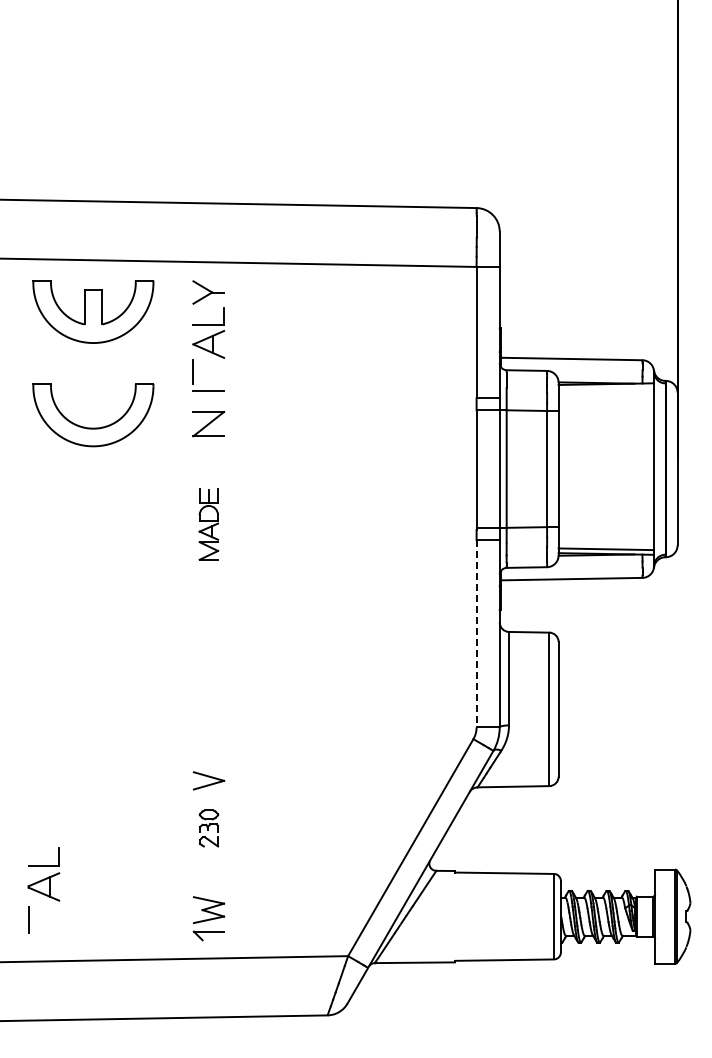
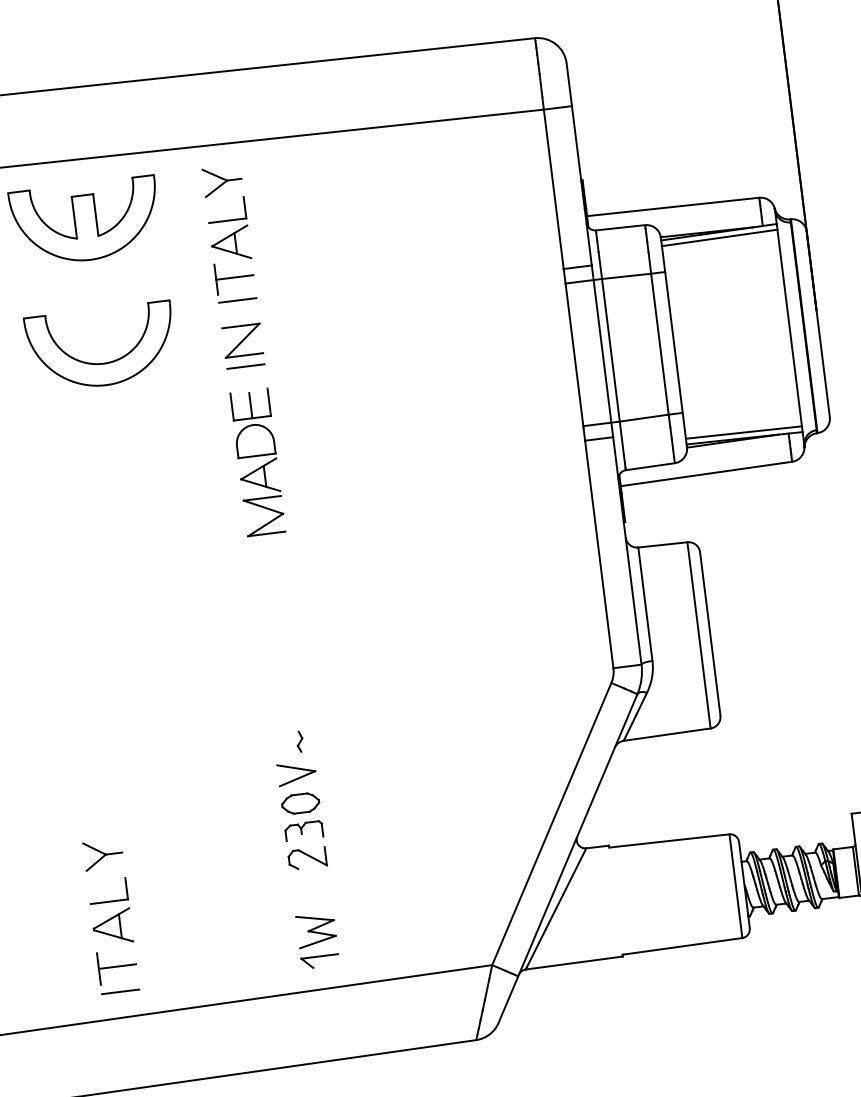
line: (208, 371) -> (234, 276), added
line: (606, 388) -> (719, 237), added
line: (208, 445) -> (245, 366), added
part: (208, 524) -> (257, 462), size x1.67
line: (476, 633) -> (599, 554), dashed -> solid
part: (214, 755) -> (299, 741), added
part: (43, 827) -> (103, 855), added
part: (208, 828) -> (303, 831), size x1.67
line: (43, 919) -> (117, 966), added
line: (43, 940) -> (120, 992), added

